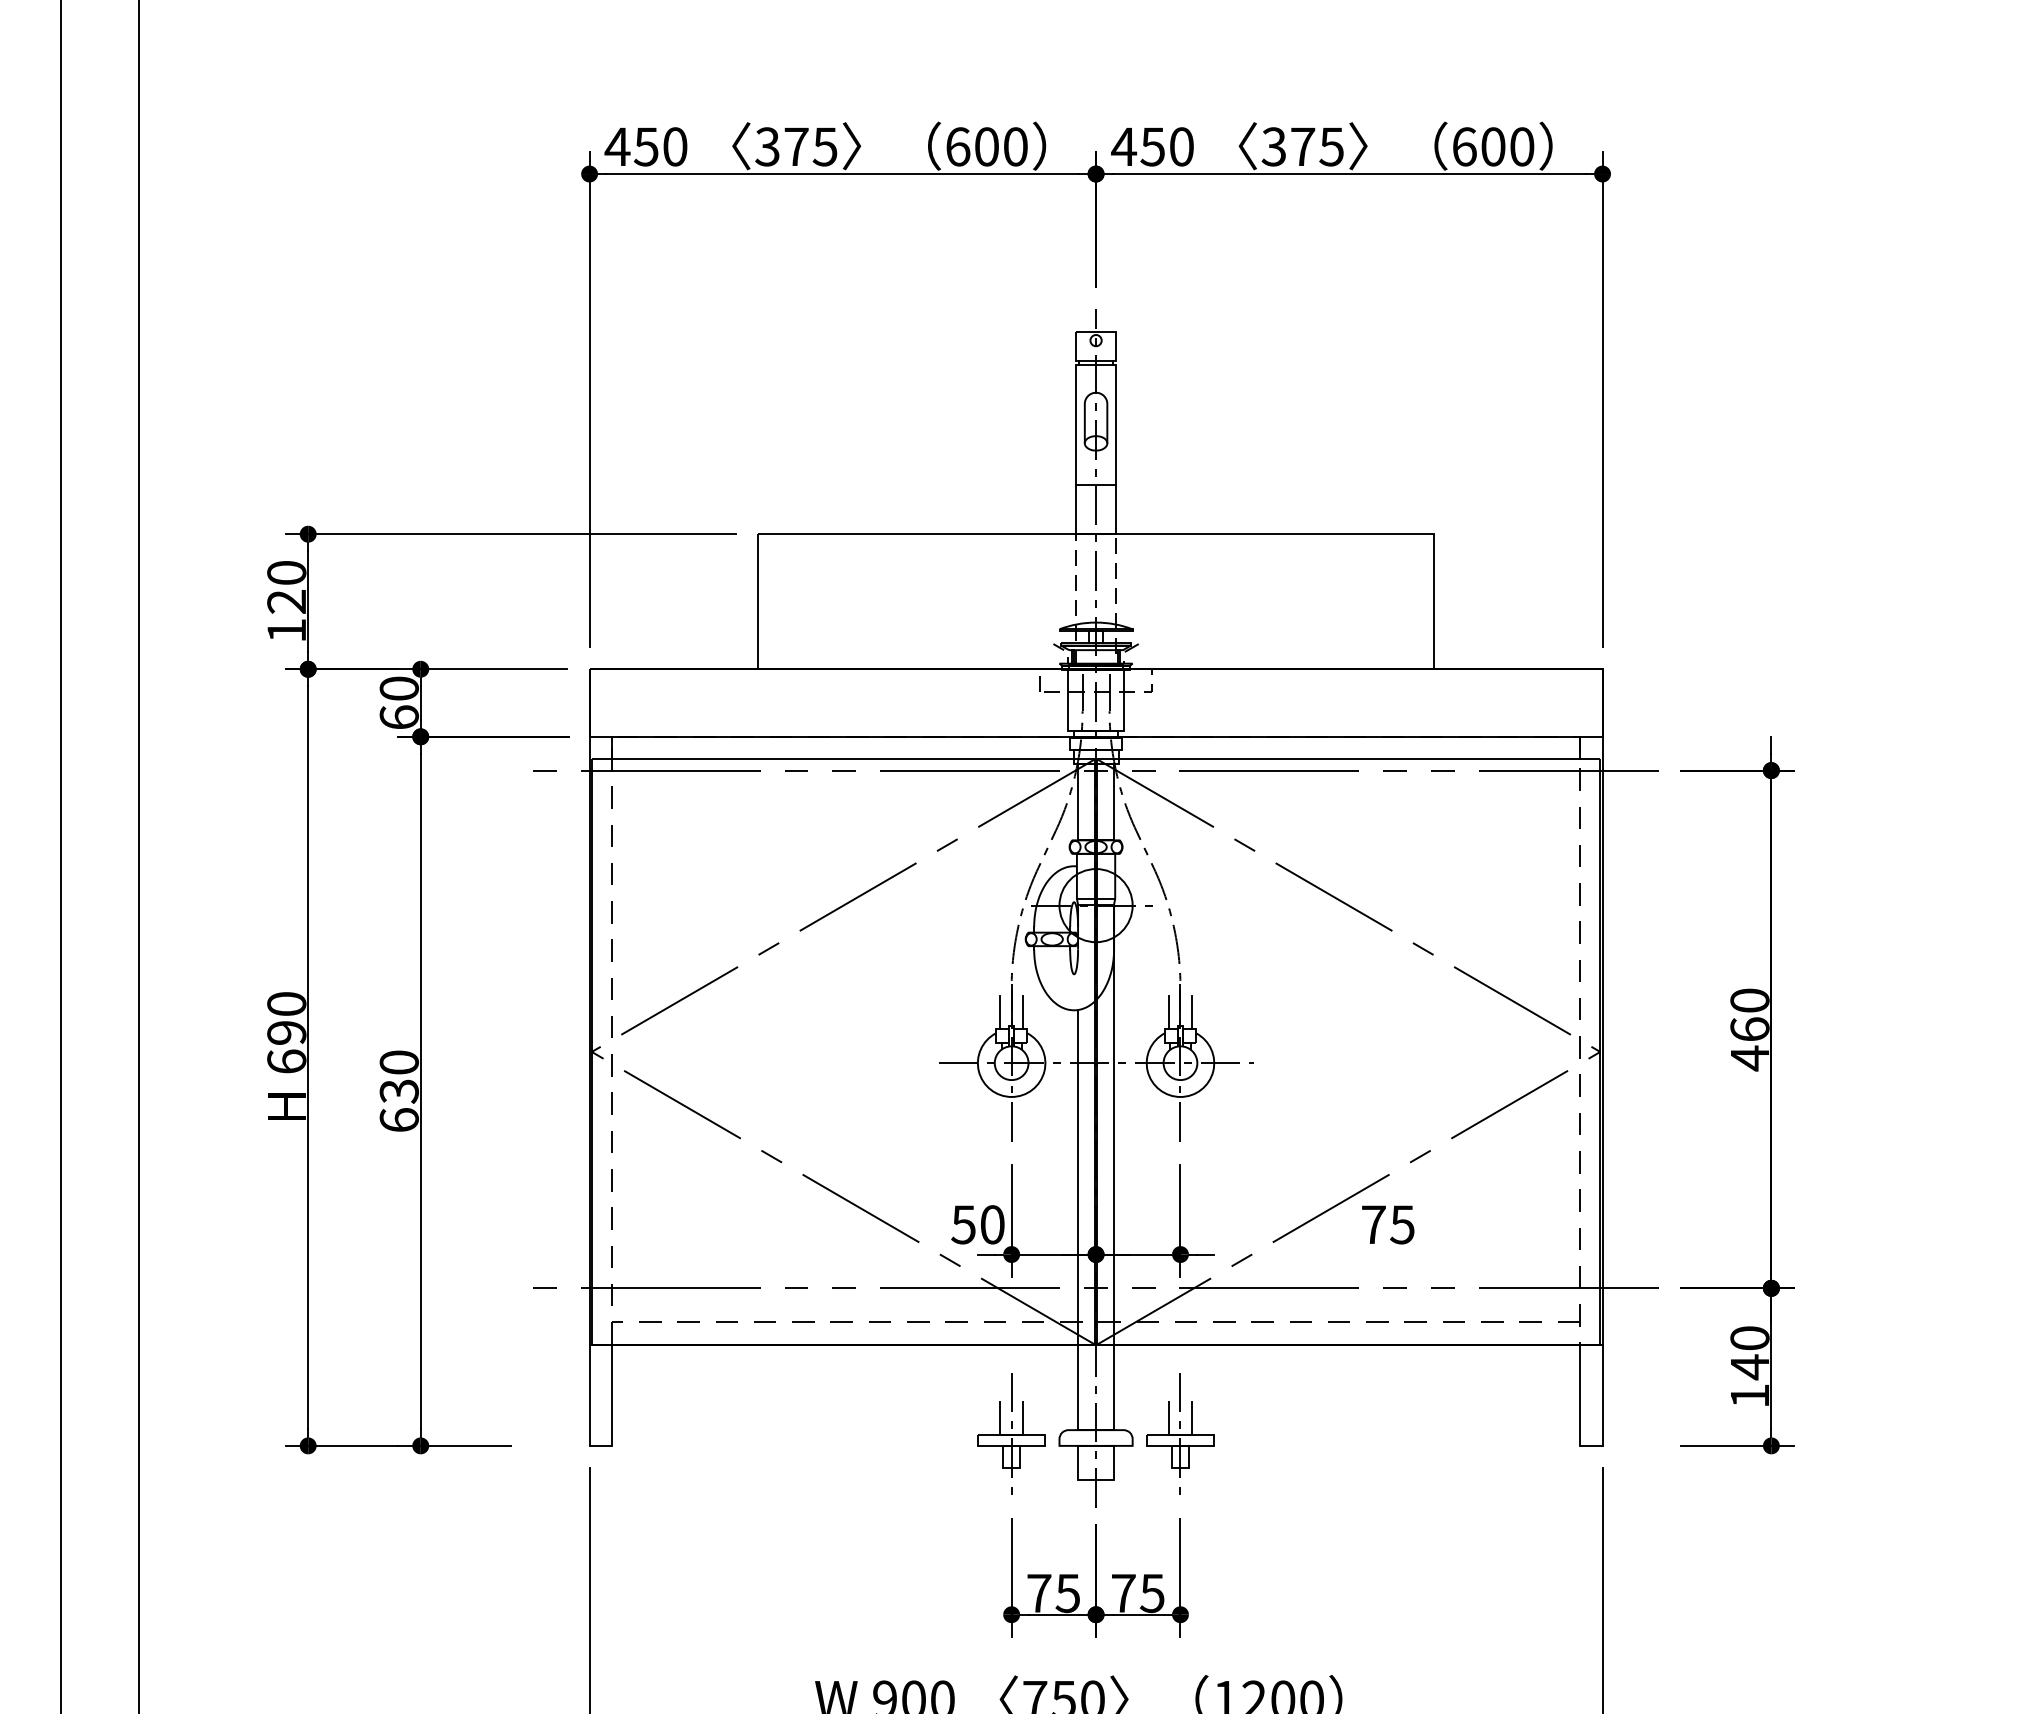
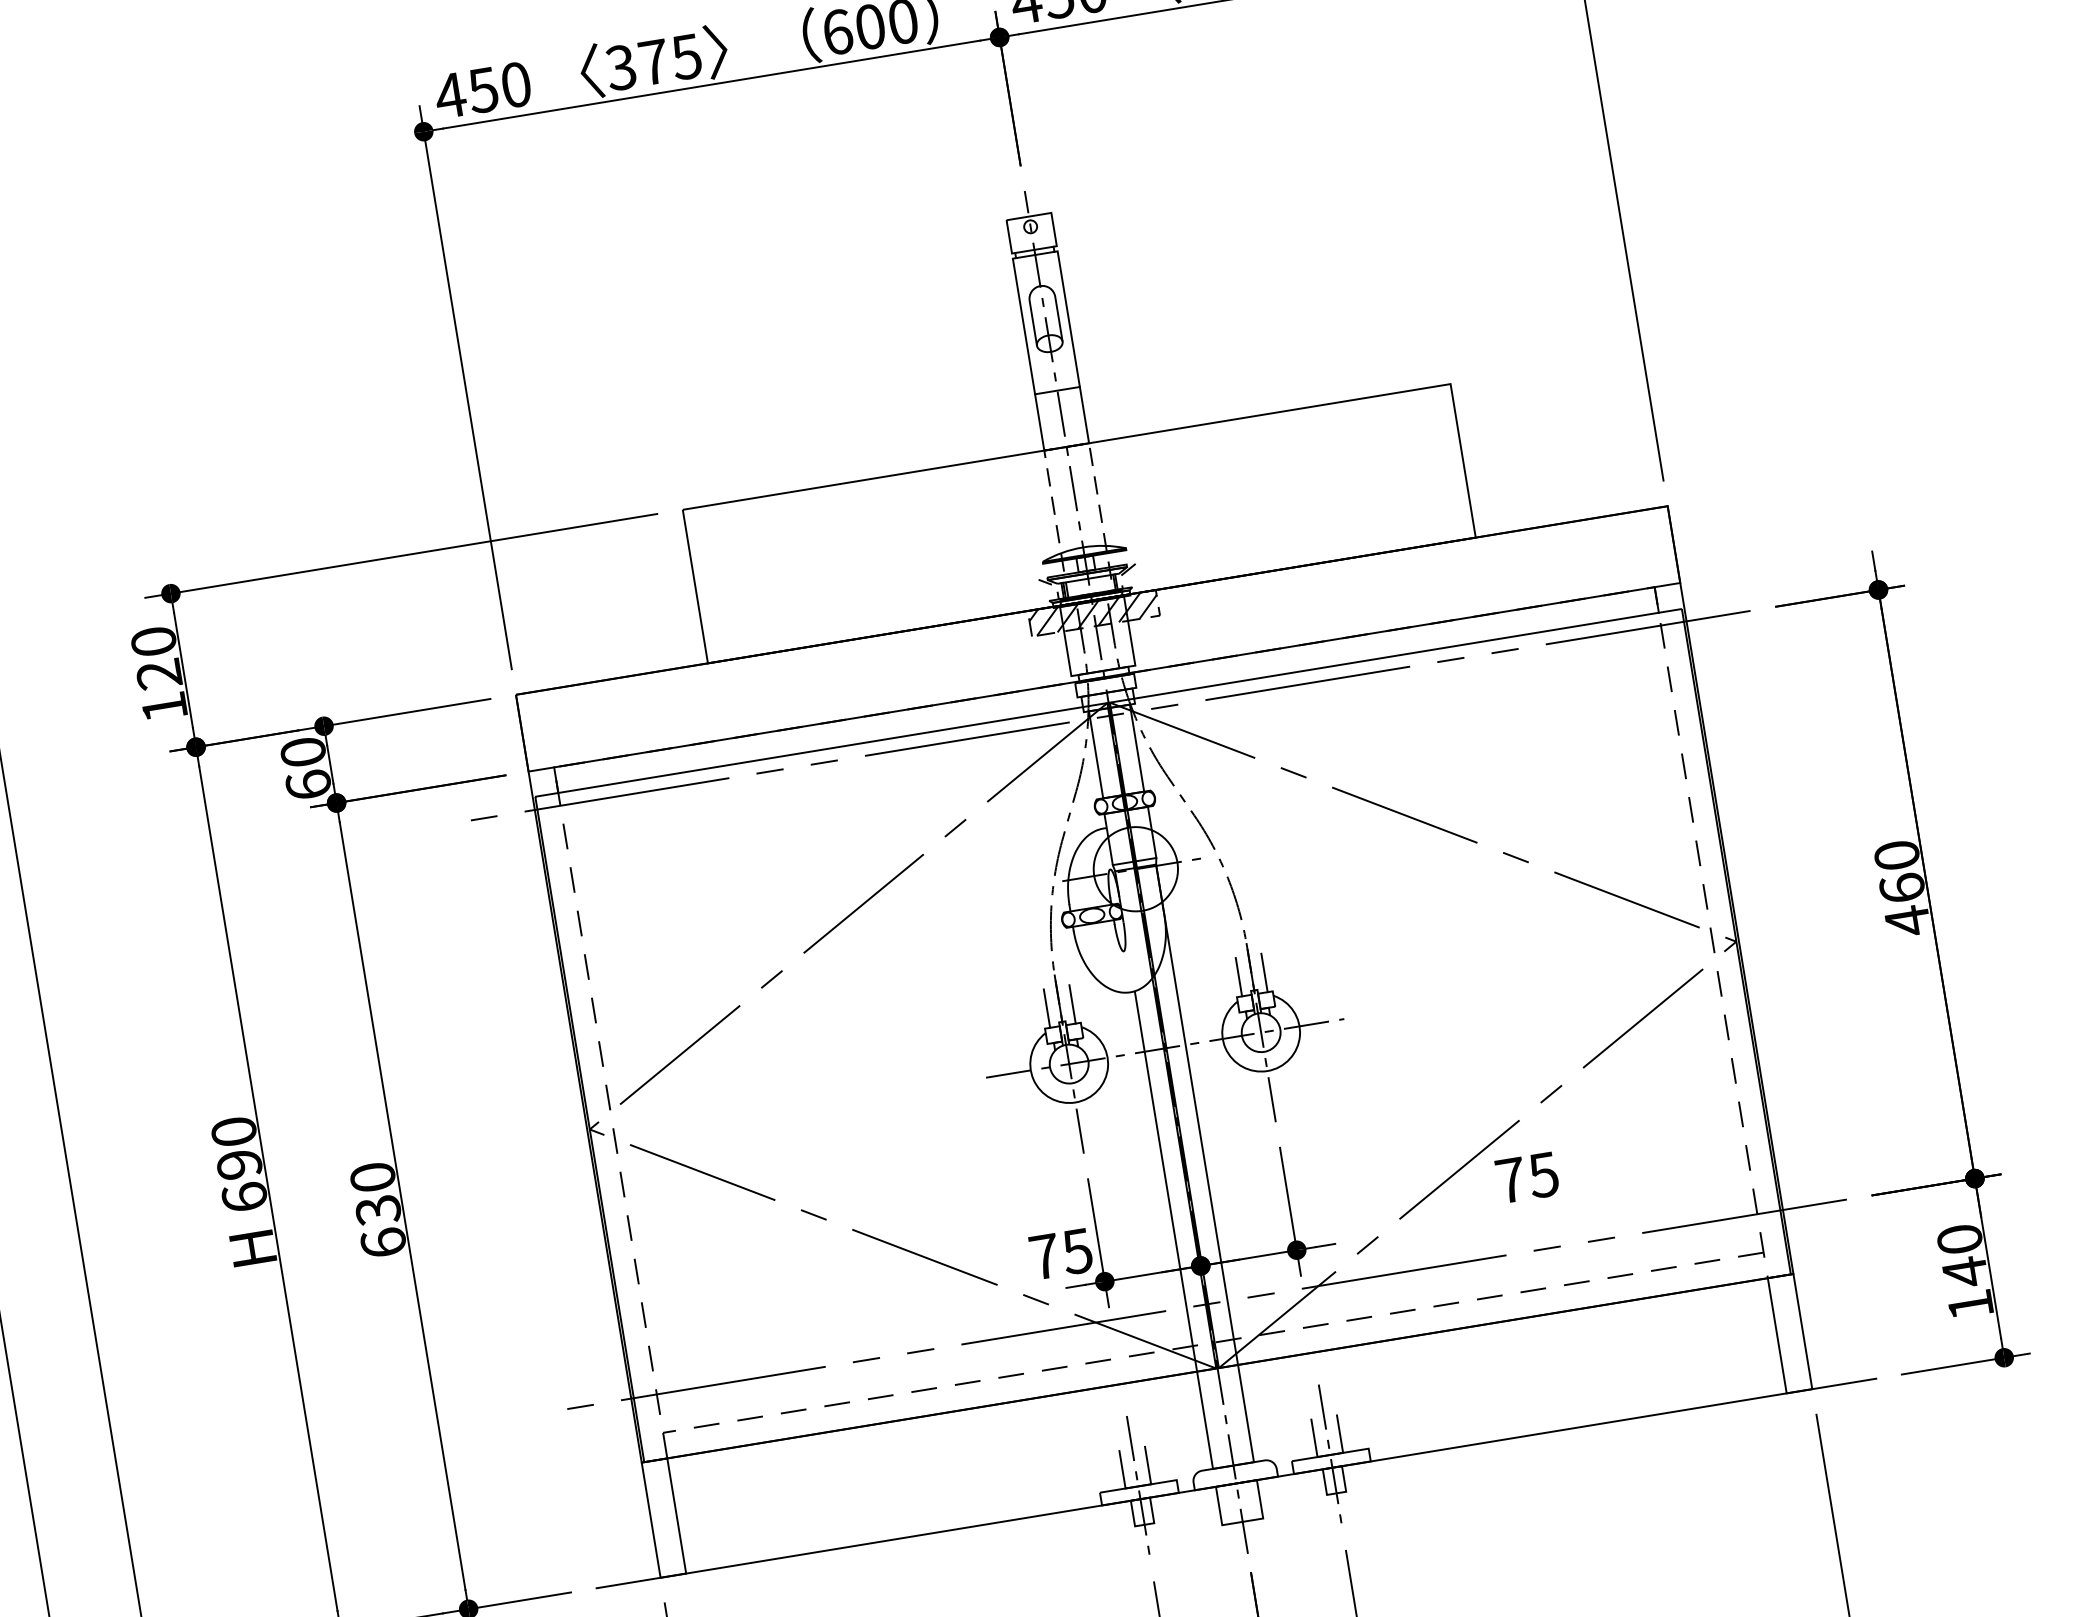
hatch: (1095, 680) -> (1093, 613), added
text: (977, 1224) -> (1060, 1253), 50 -> 75
line: (1095, 1445) -> (1235, 1483), added

